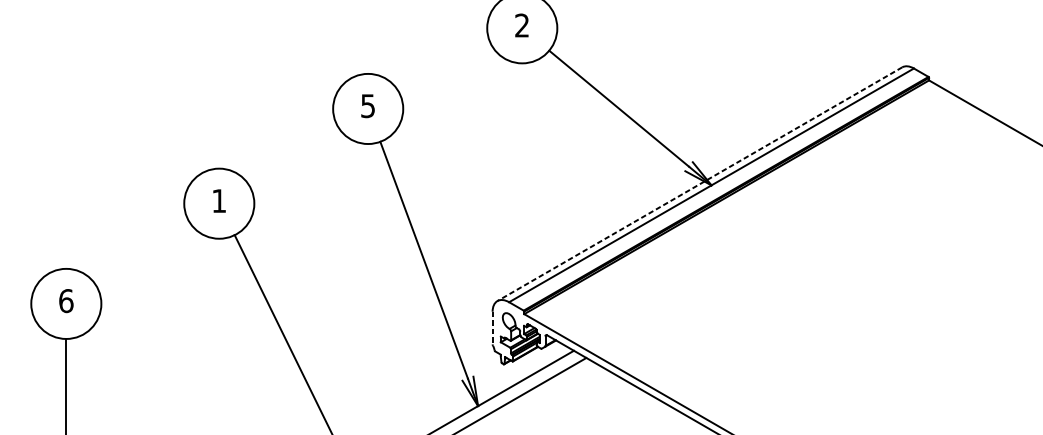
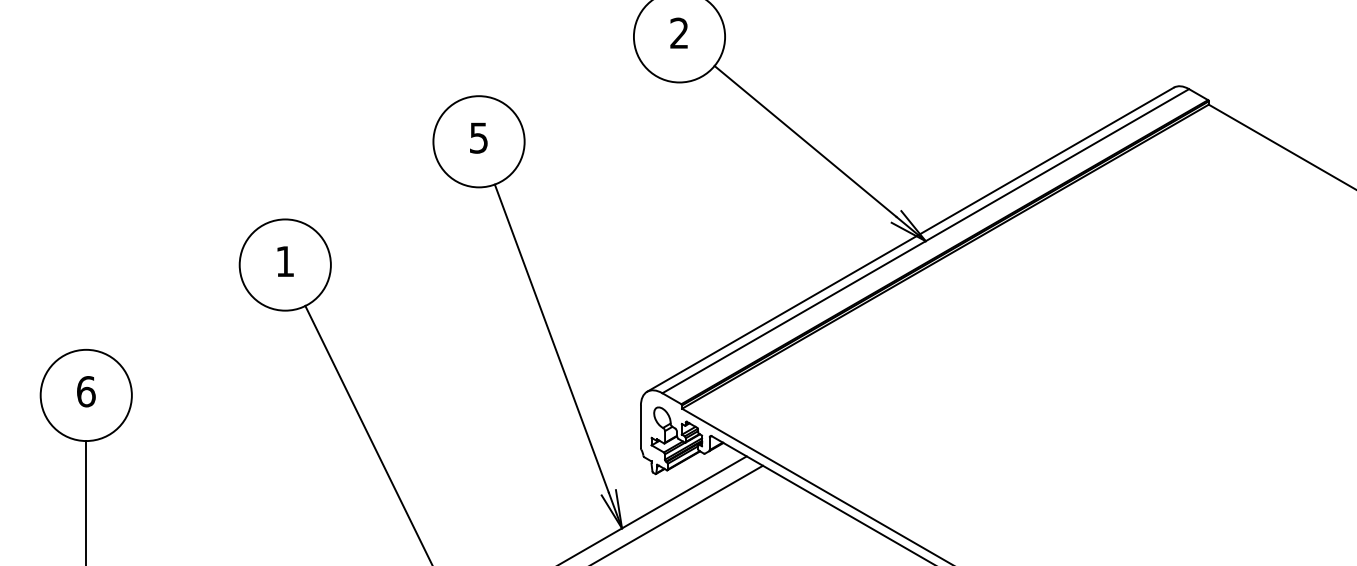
line: (699, 184) -> (910, 239), dashed -> solid
line: (492, 328) -> (640, 427), dashed -> solid

